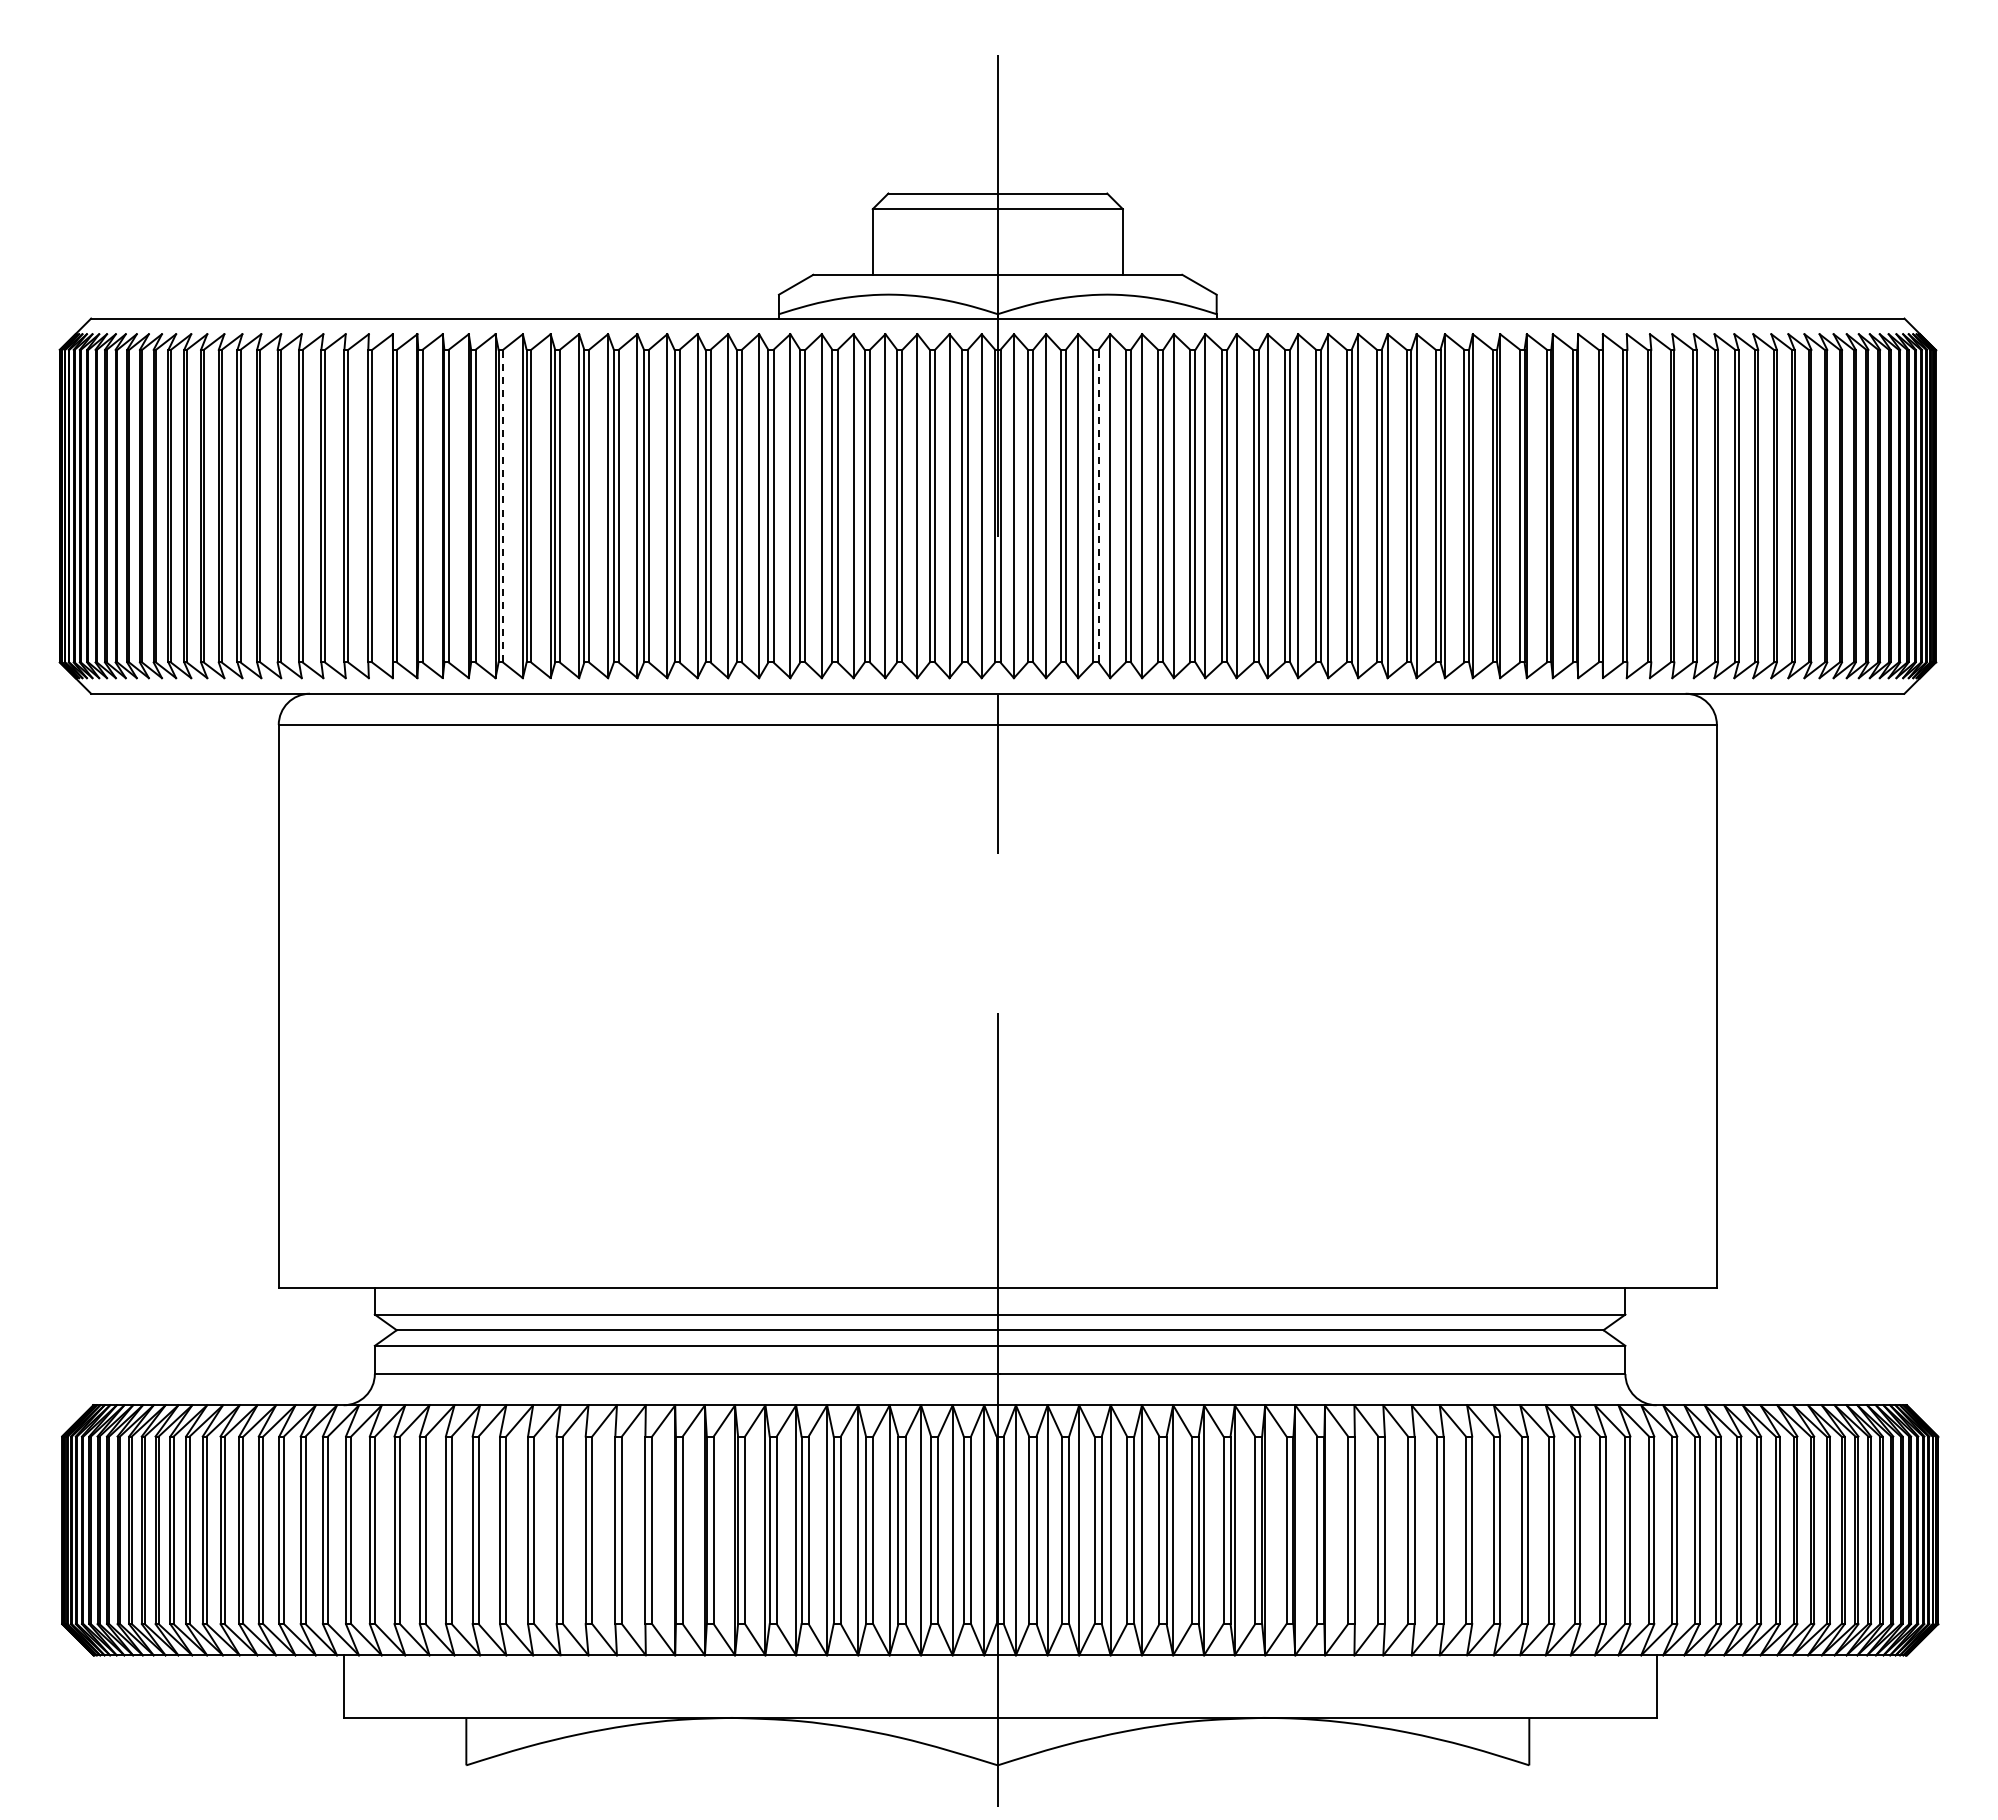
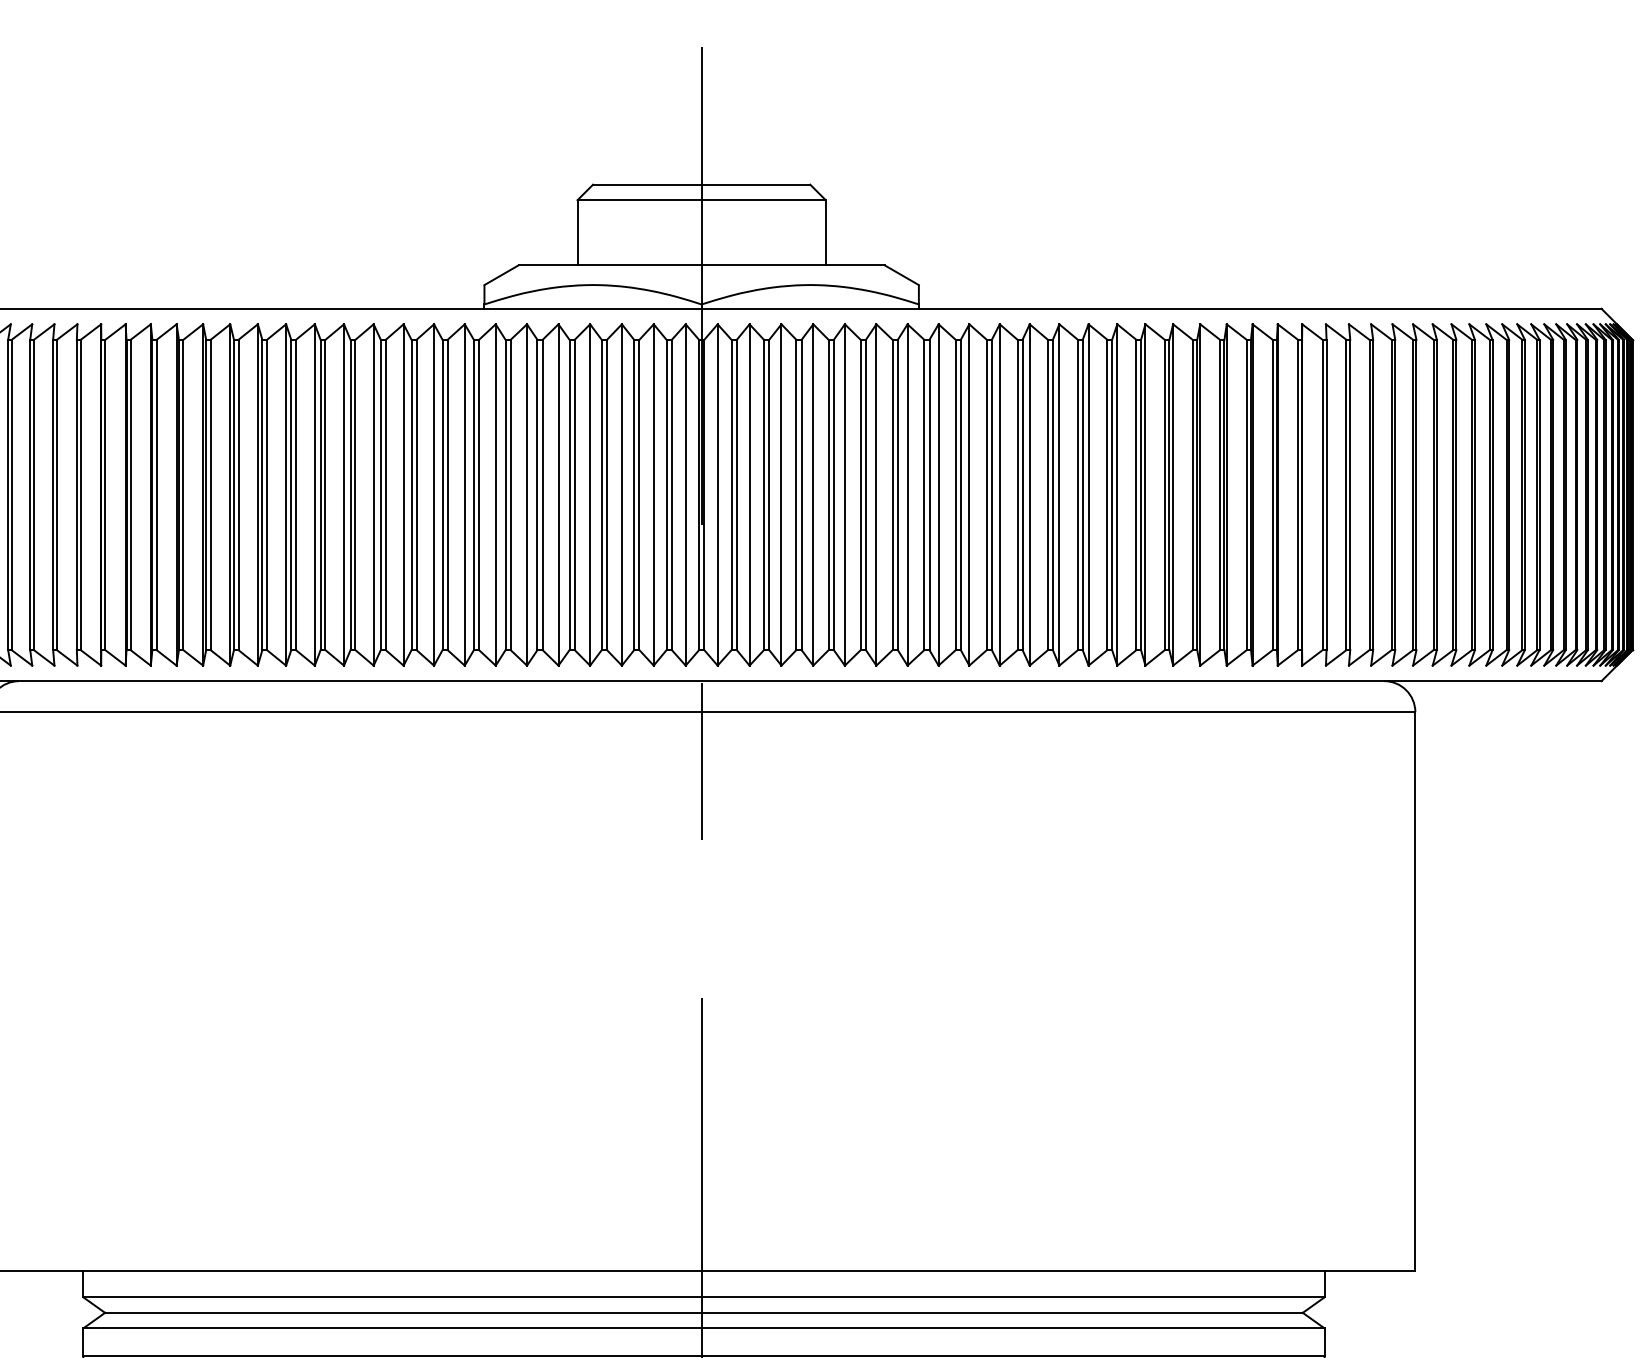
line: (503, 505) -> (211, 494), dashed -> solid
line: (1098, 505) -> (801, 494), dashed -> solid

